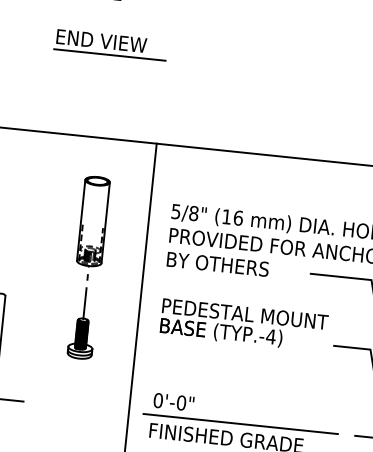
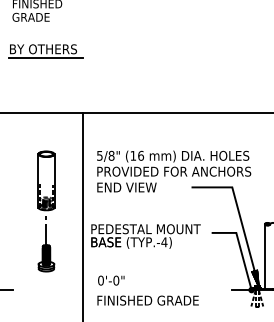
text: (110, 42) -> (45, 49), END VIEW -> BY OTHERS
text: (220, 264) -> (132, 187), BY OTHERS -> END VIEW
part: (88, 267) -> (46, 211), moved
text: (243, 325) -> (145, 236), moved
line: (240, 424) -> (156, 290), removed

